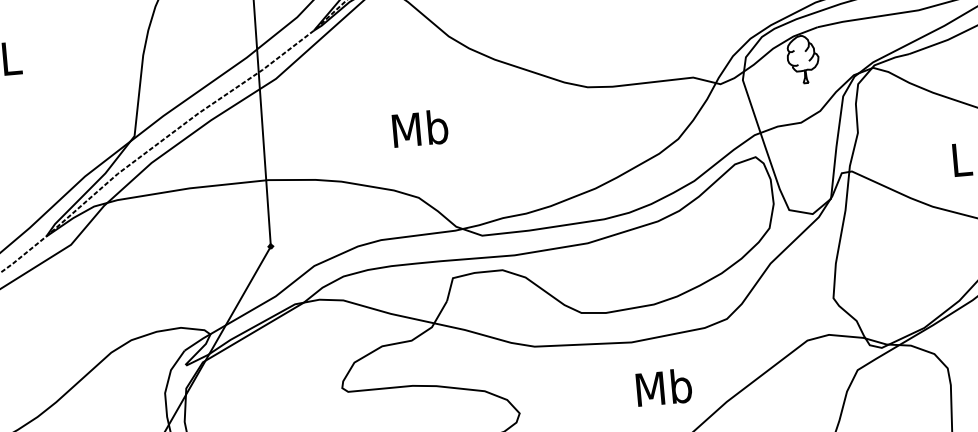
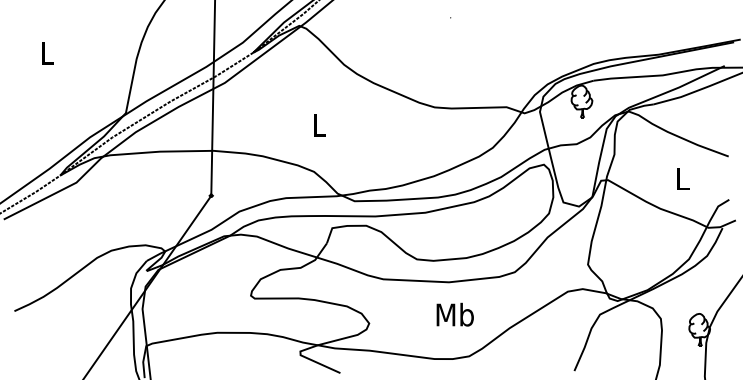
text: (419, 129) -> (318, 125), Mb -> L
text: (662, 387) -> (454, 314), moved

